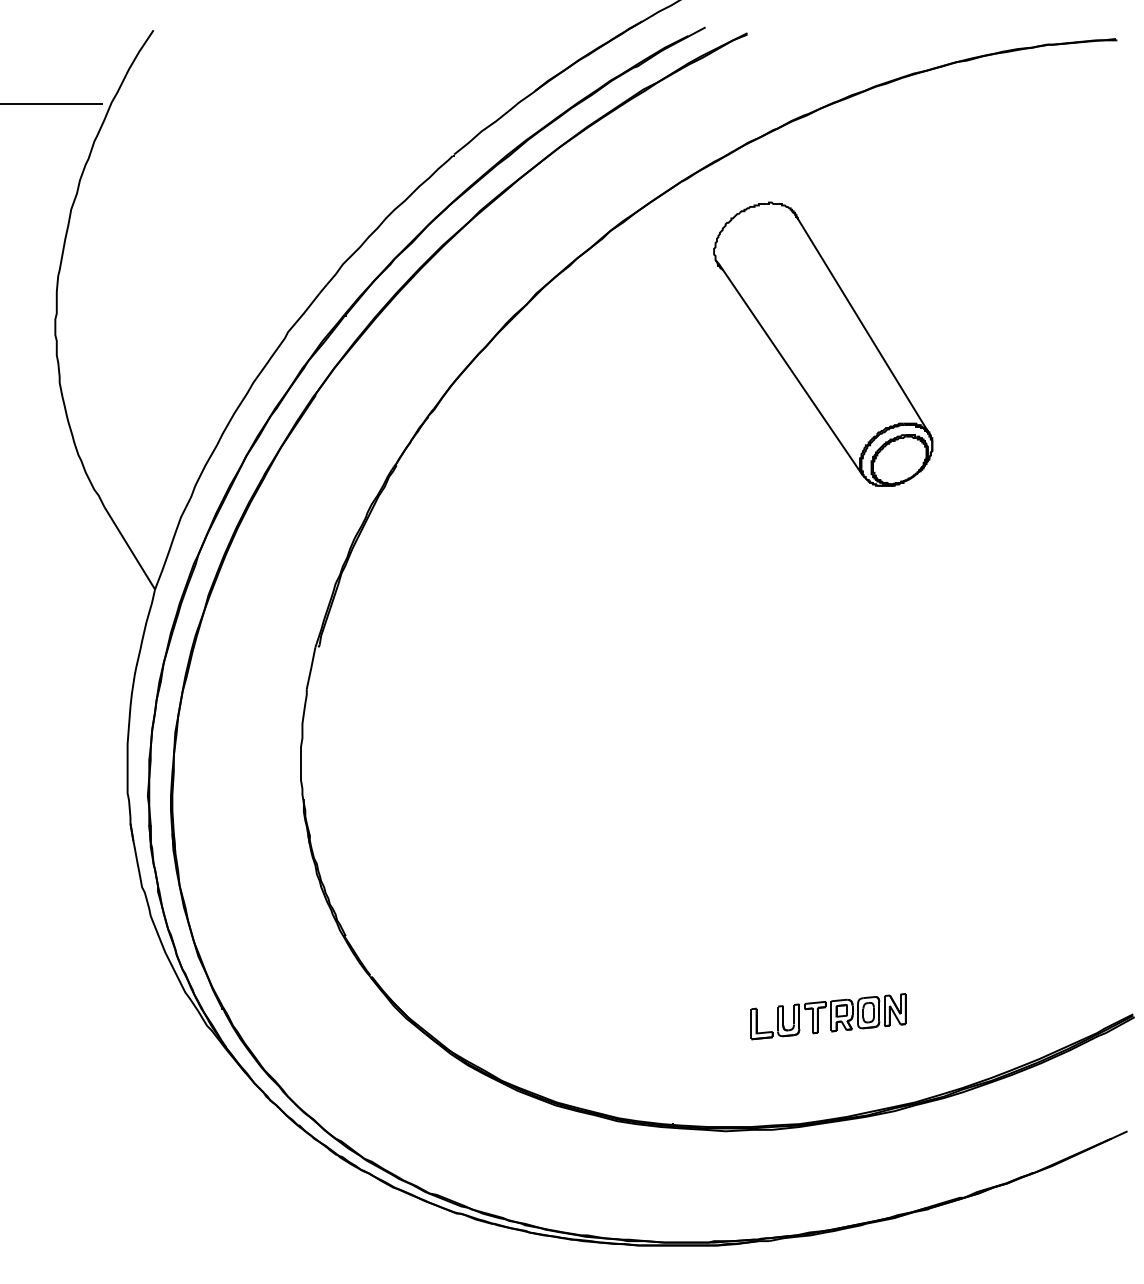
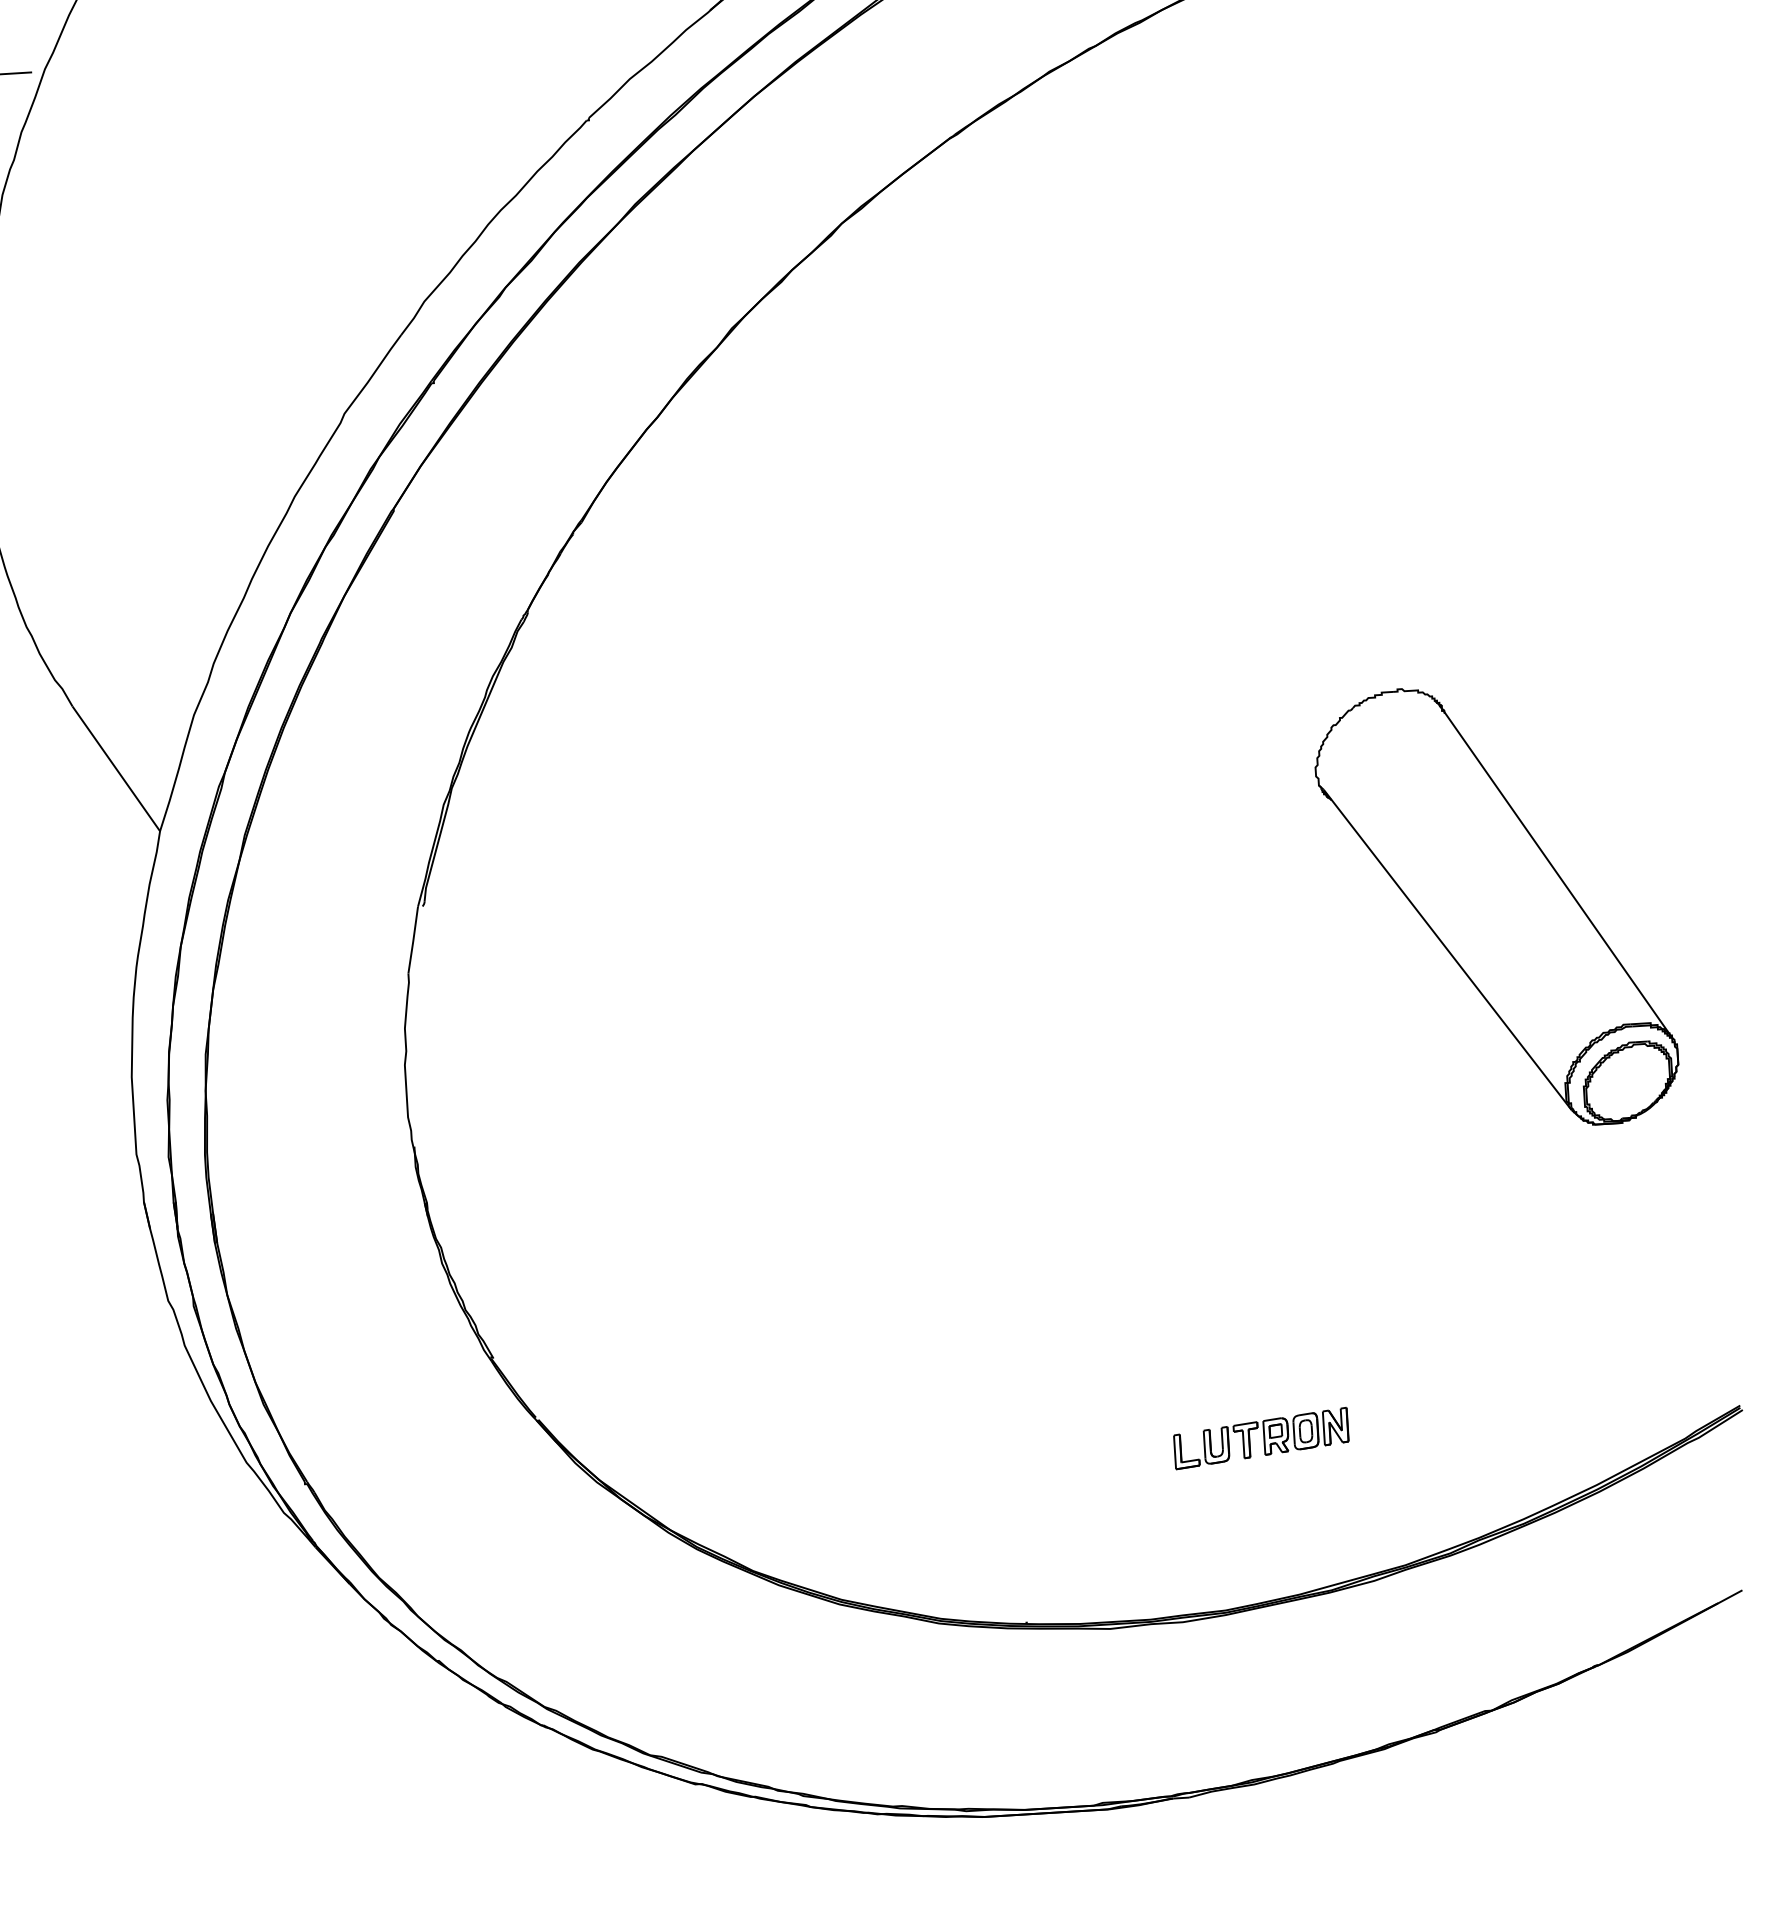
part: (823, 343) -> (1496, 905), moved
part: (828, 1016) -> (1260, 1438), size x0.71

